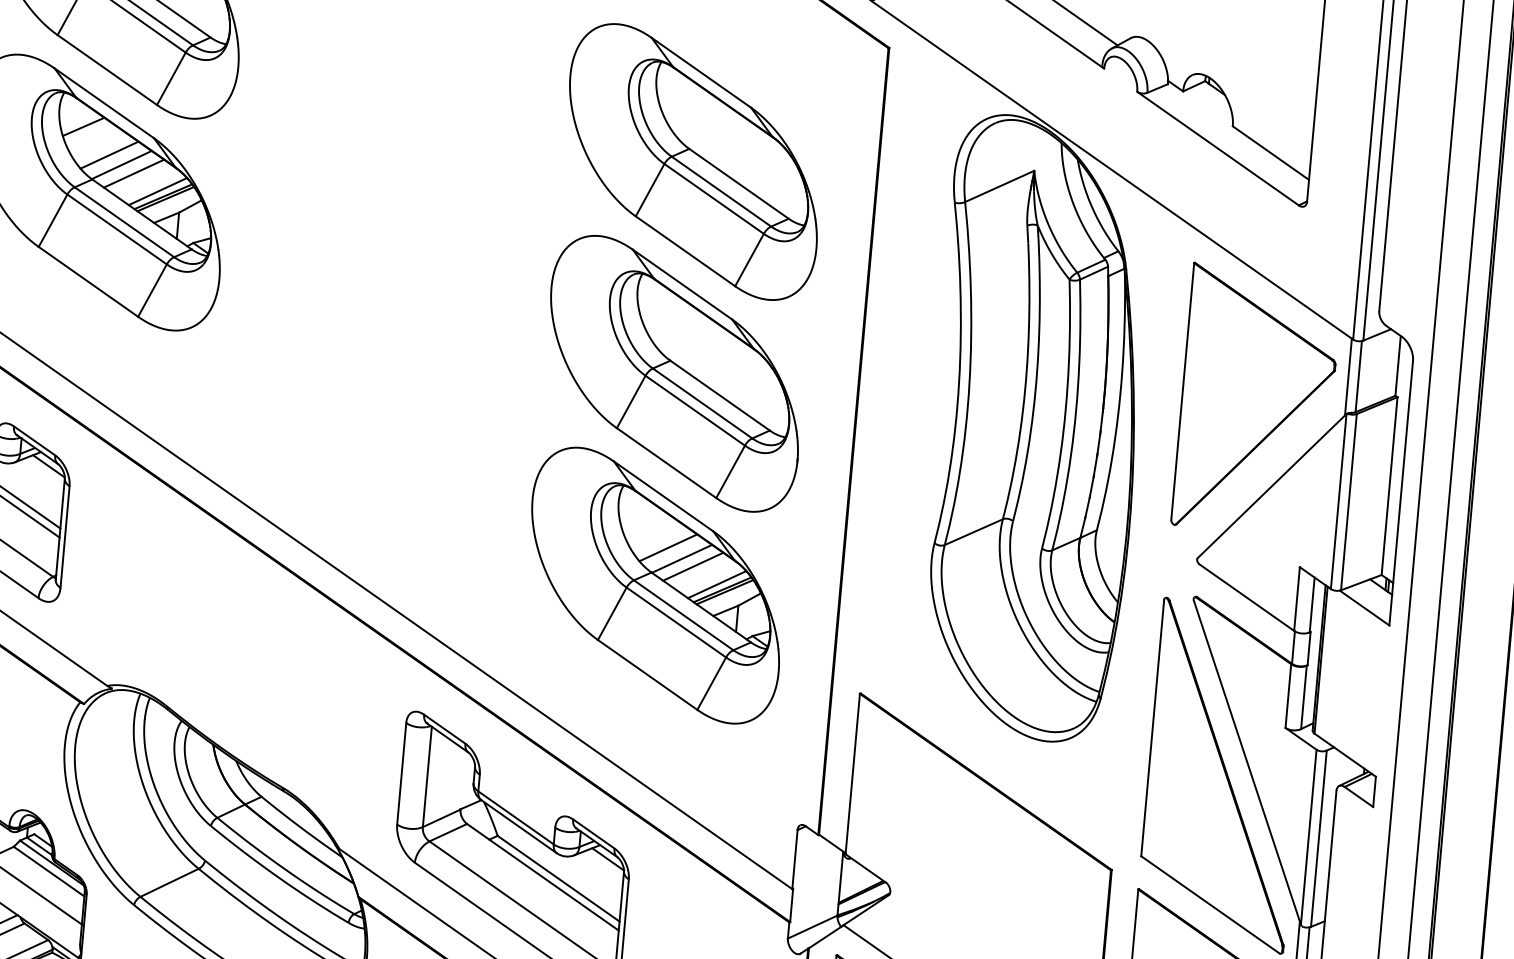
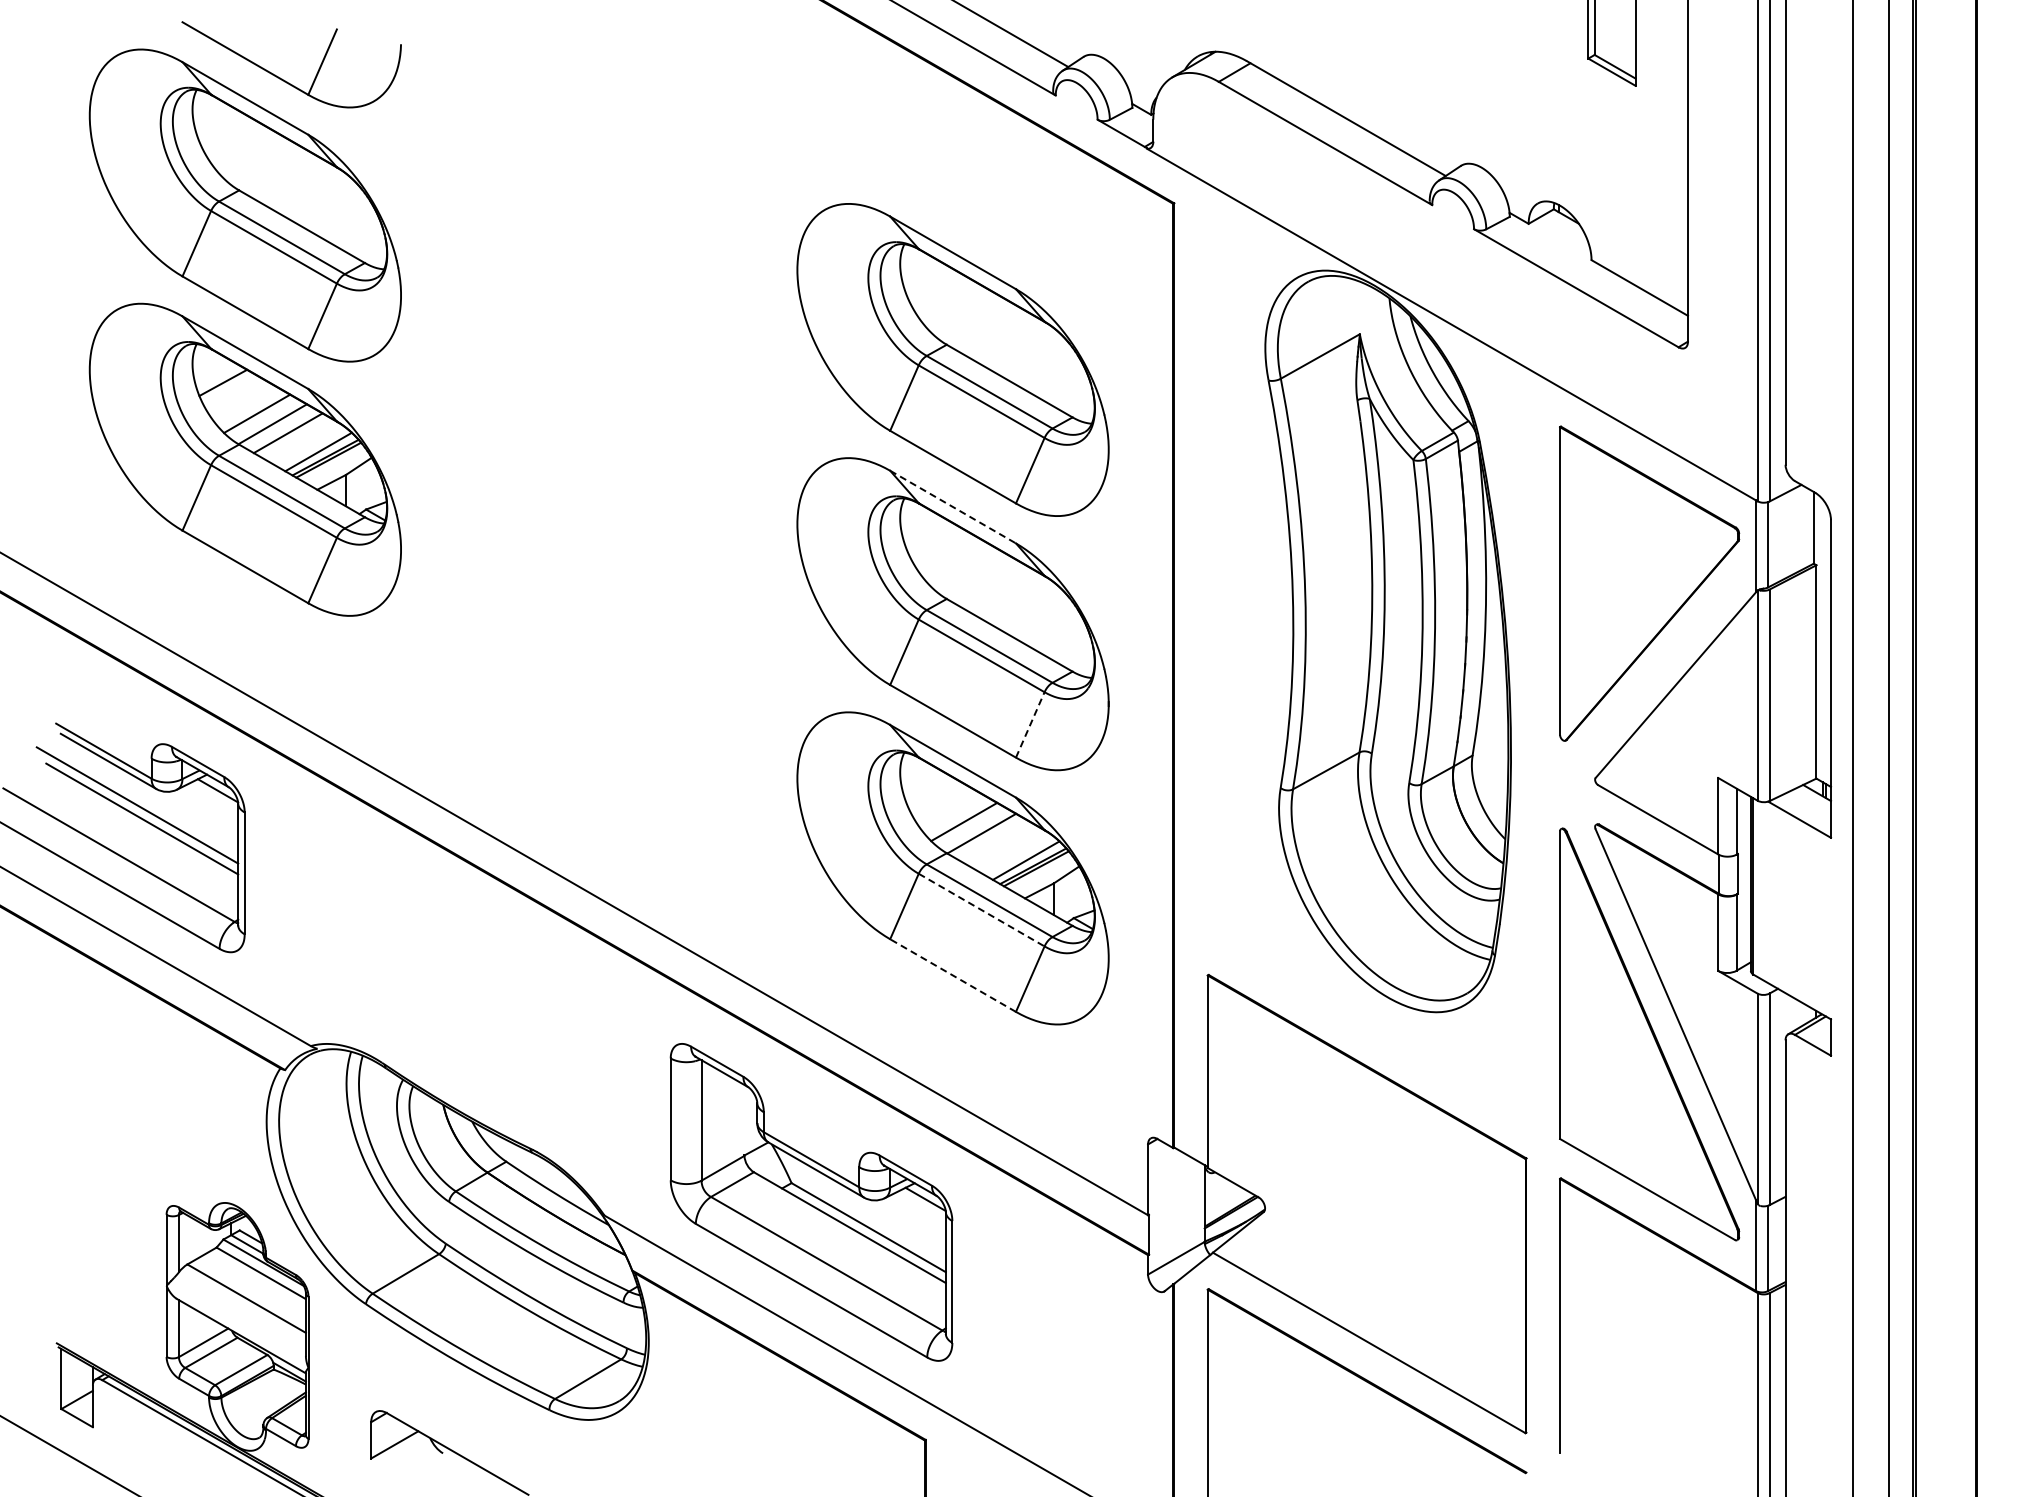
line: (682, 284) -> (953, 507), solid -> dashed
line: (730, 471) -> (1030, 724), solid -> dashed
line: (692, 566) -> (995, 841), removed
line: (676, 622) -> (981, 910), solid -> dashed
line: (648, 674) -> (953, 975), solid -> dashed

